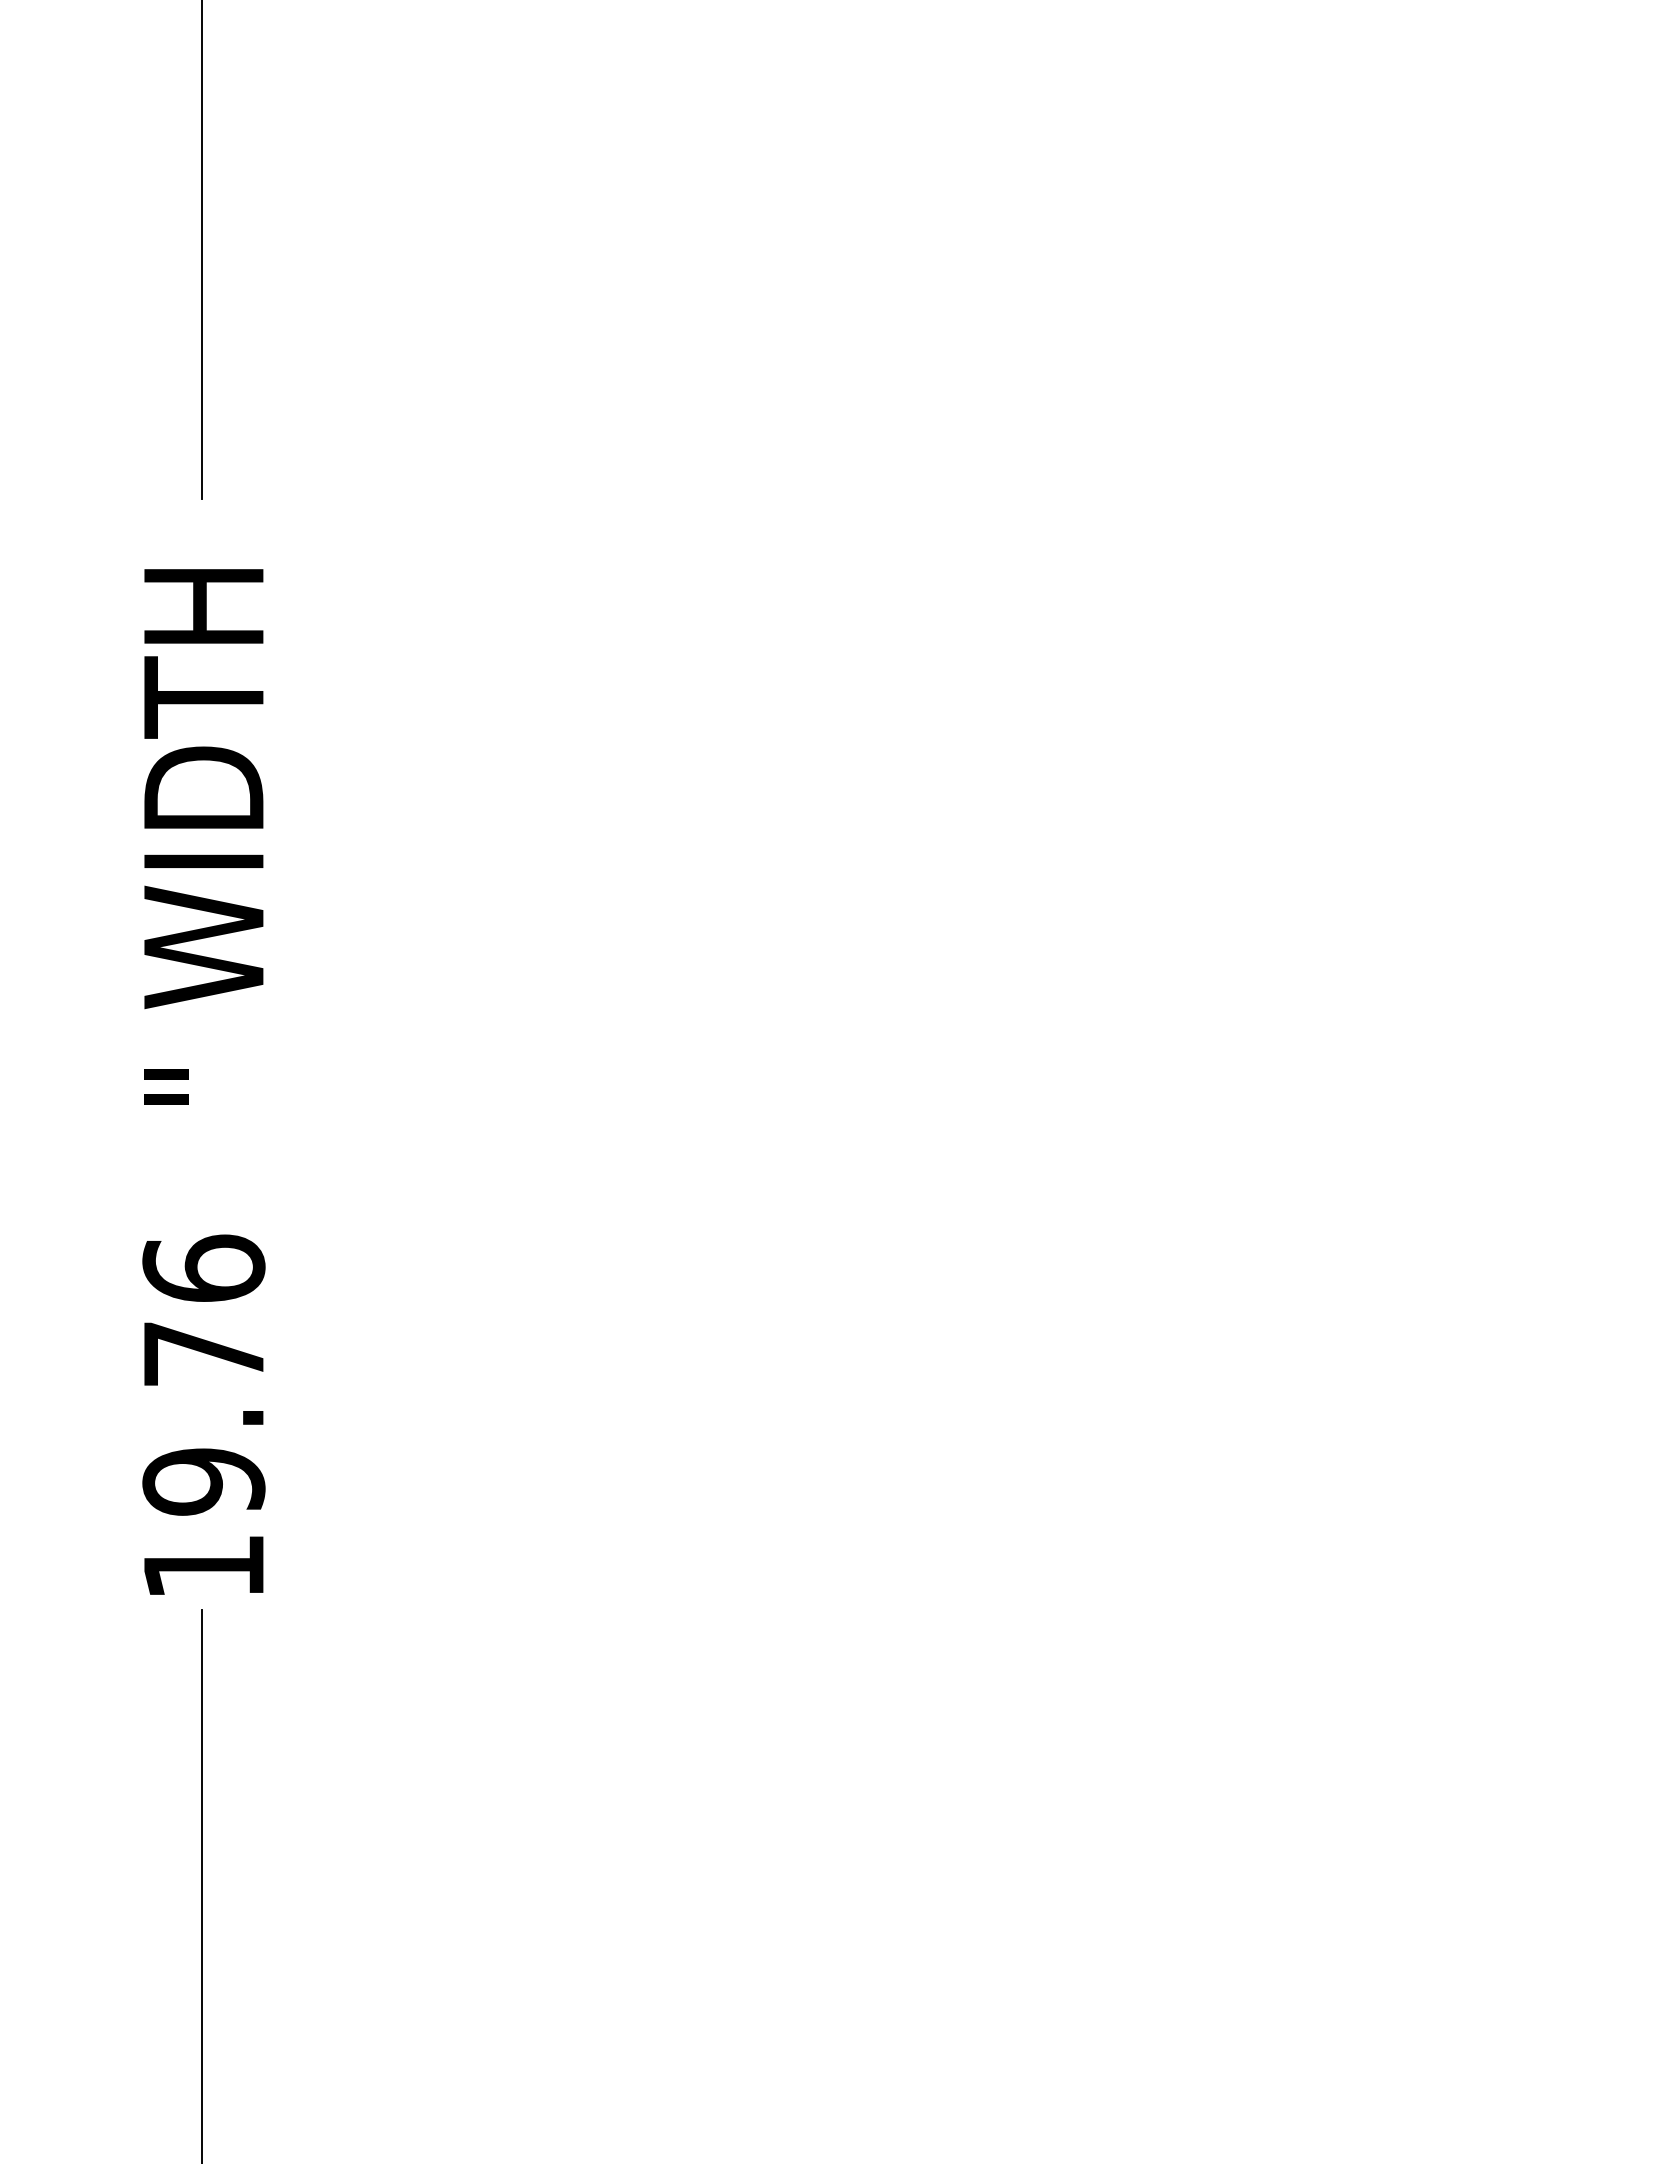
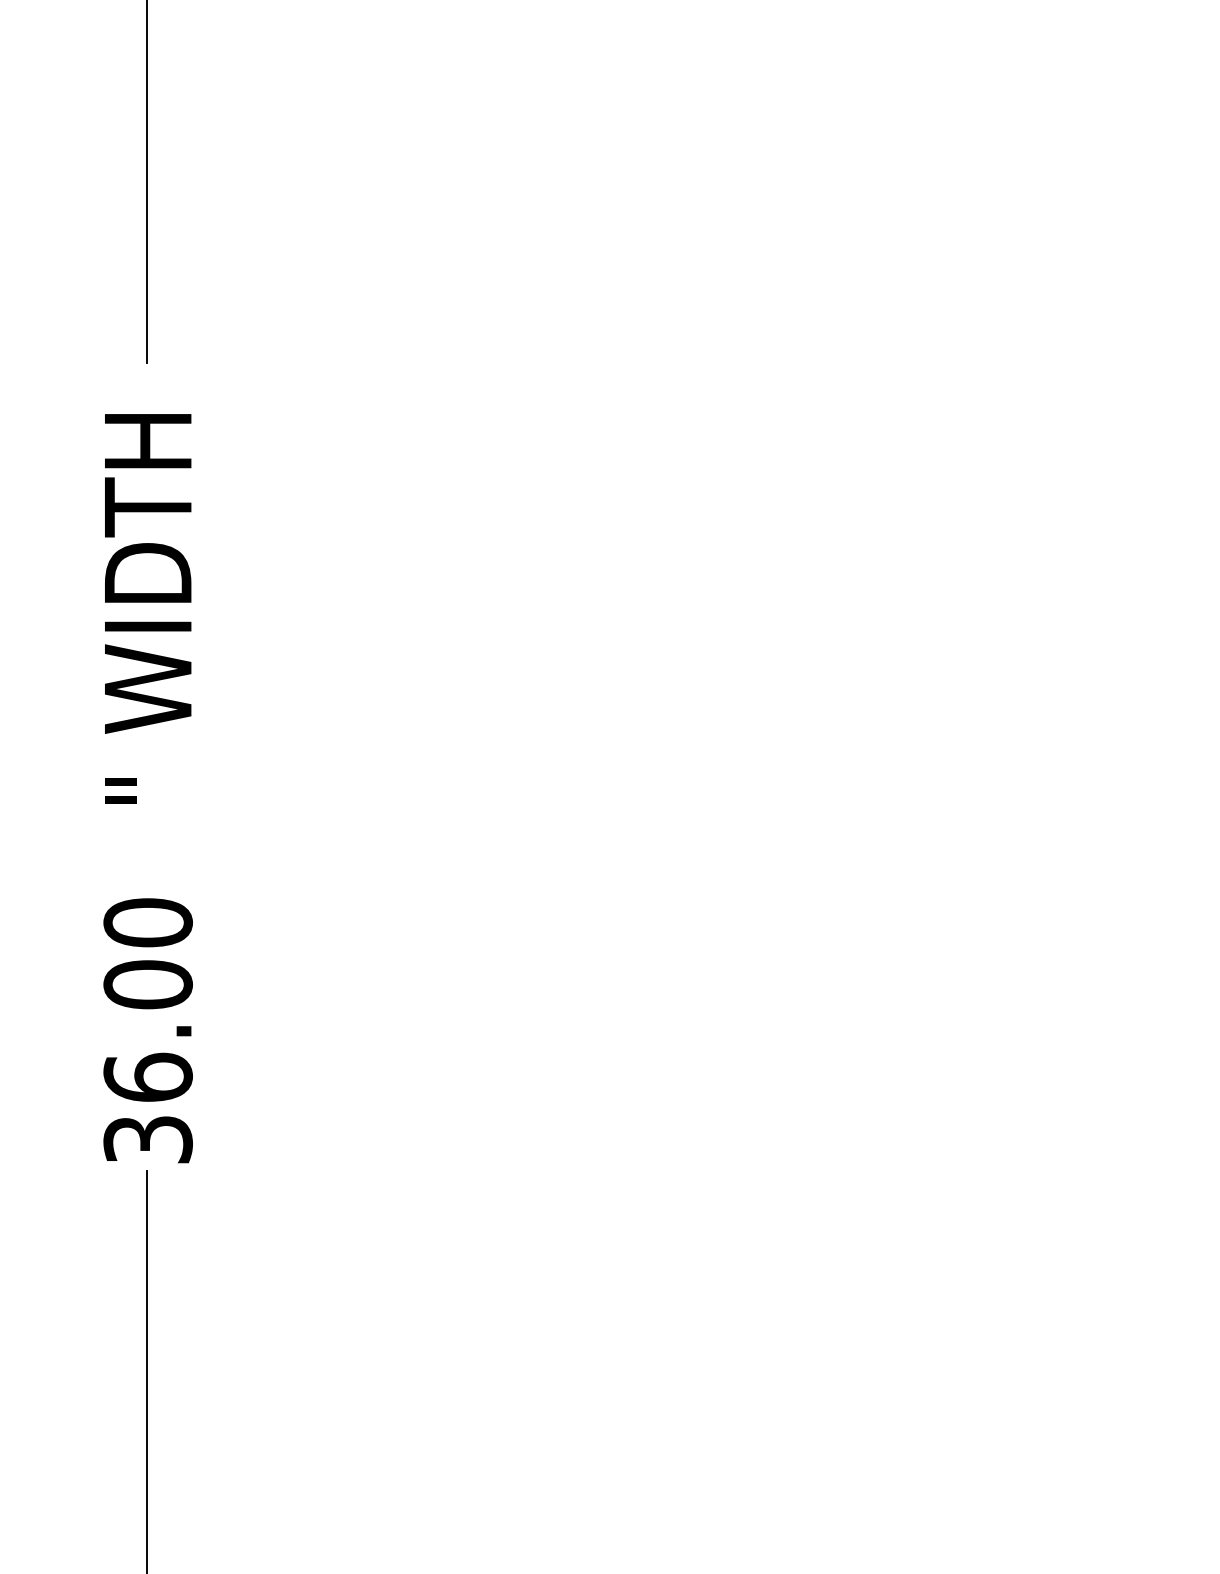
text: (203, 1416) -> (147, 1030), 19.76 -> 36.00

